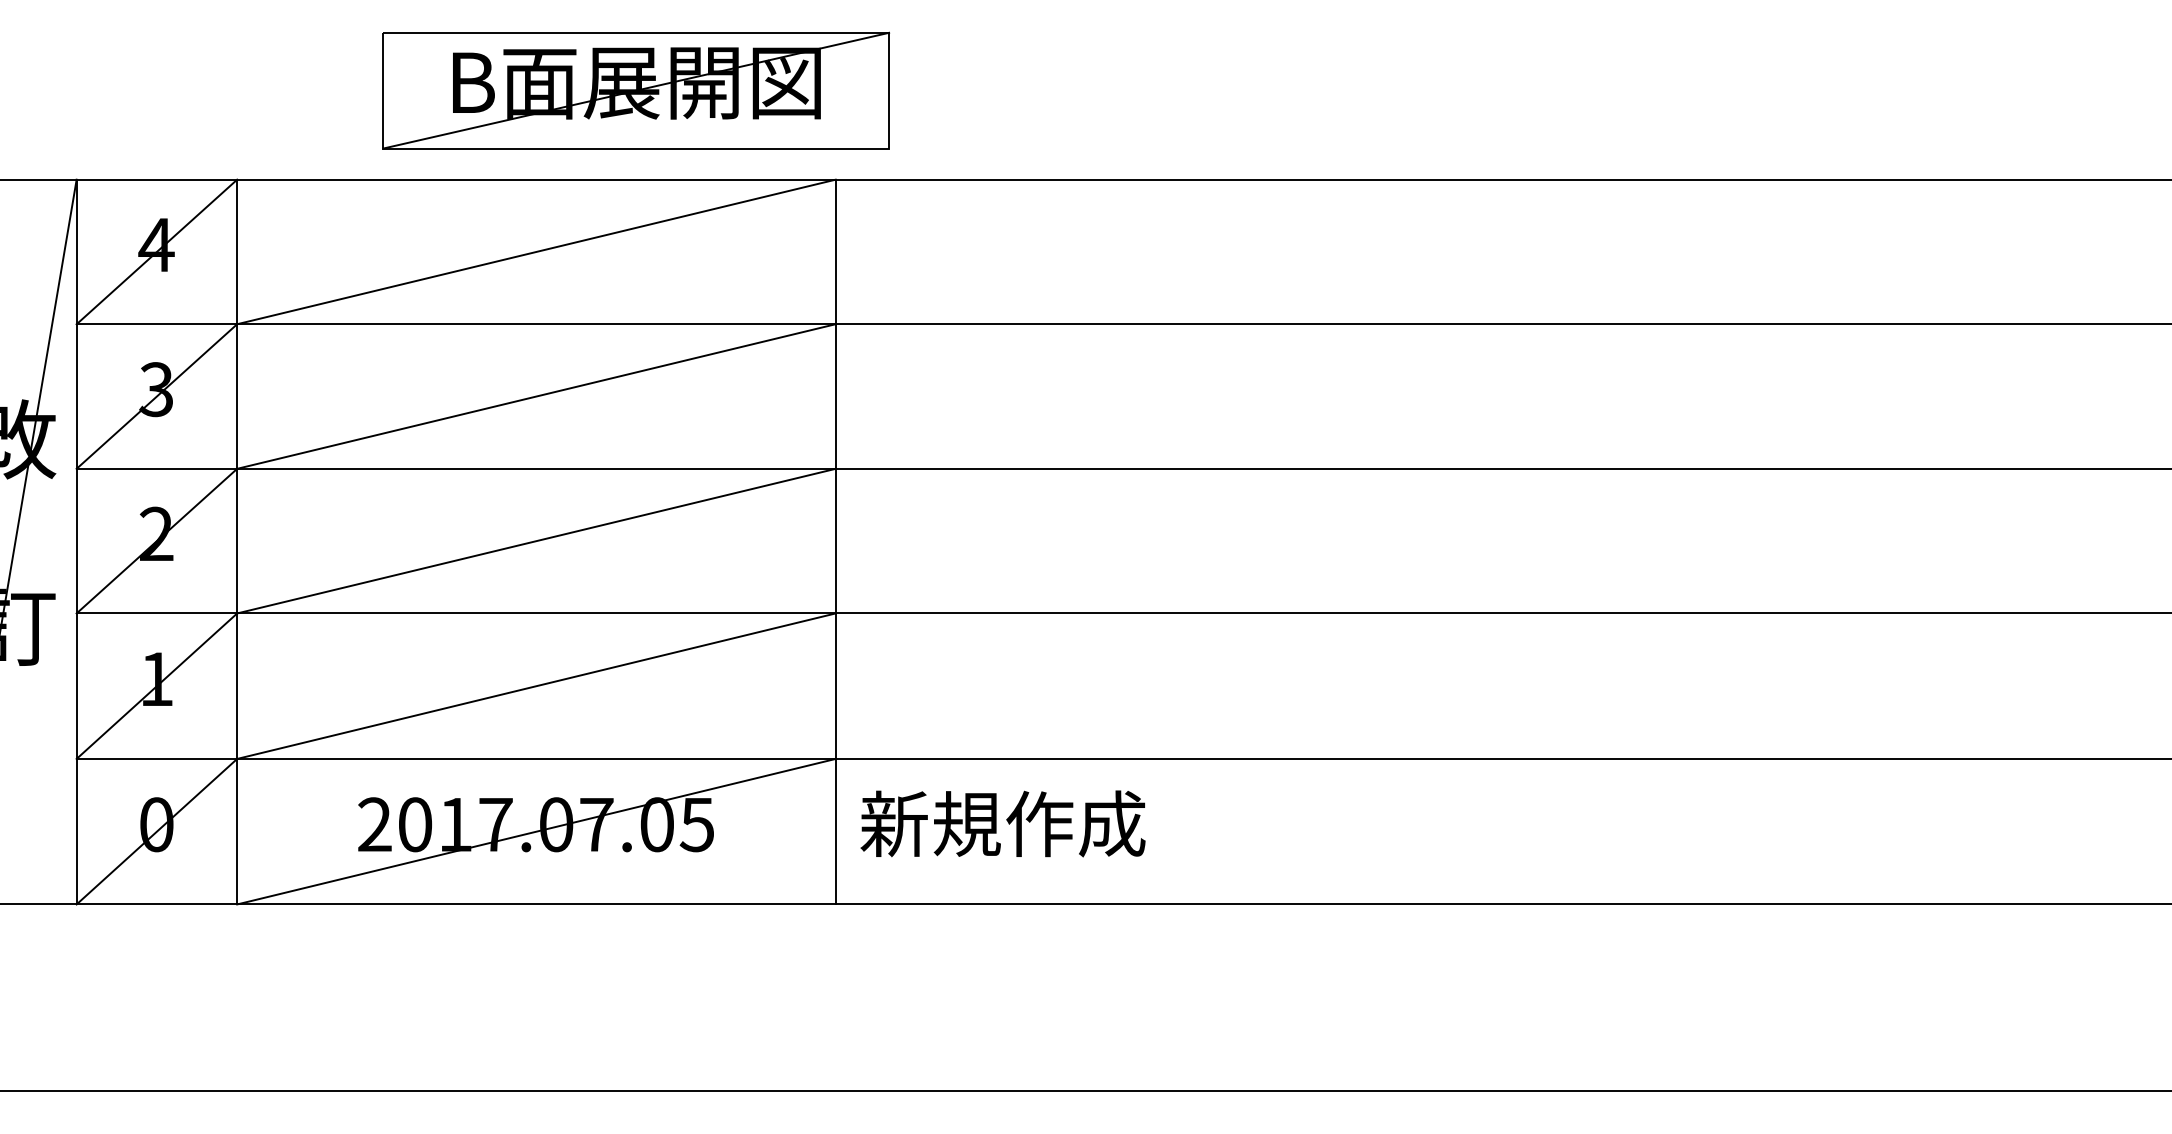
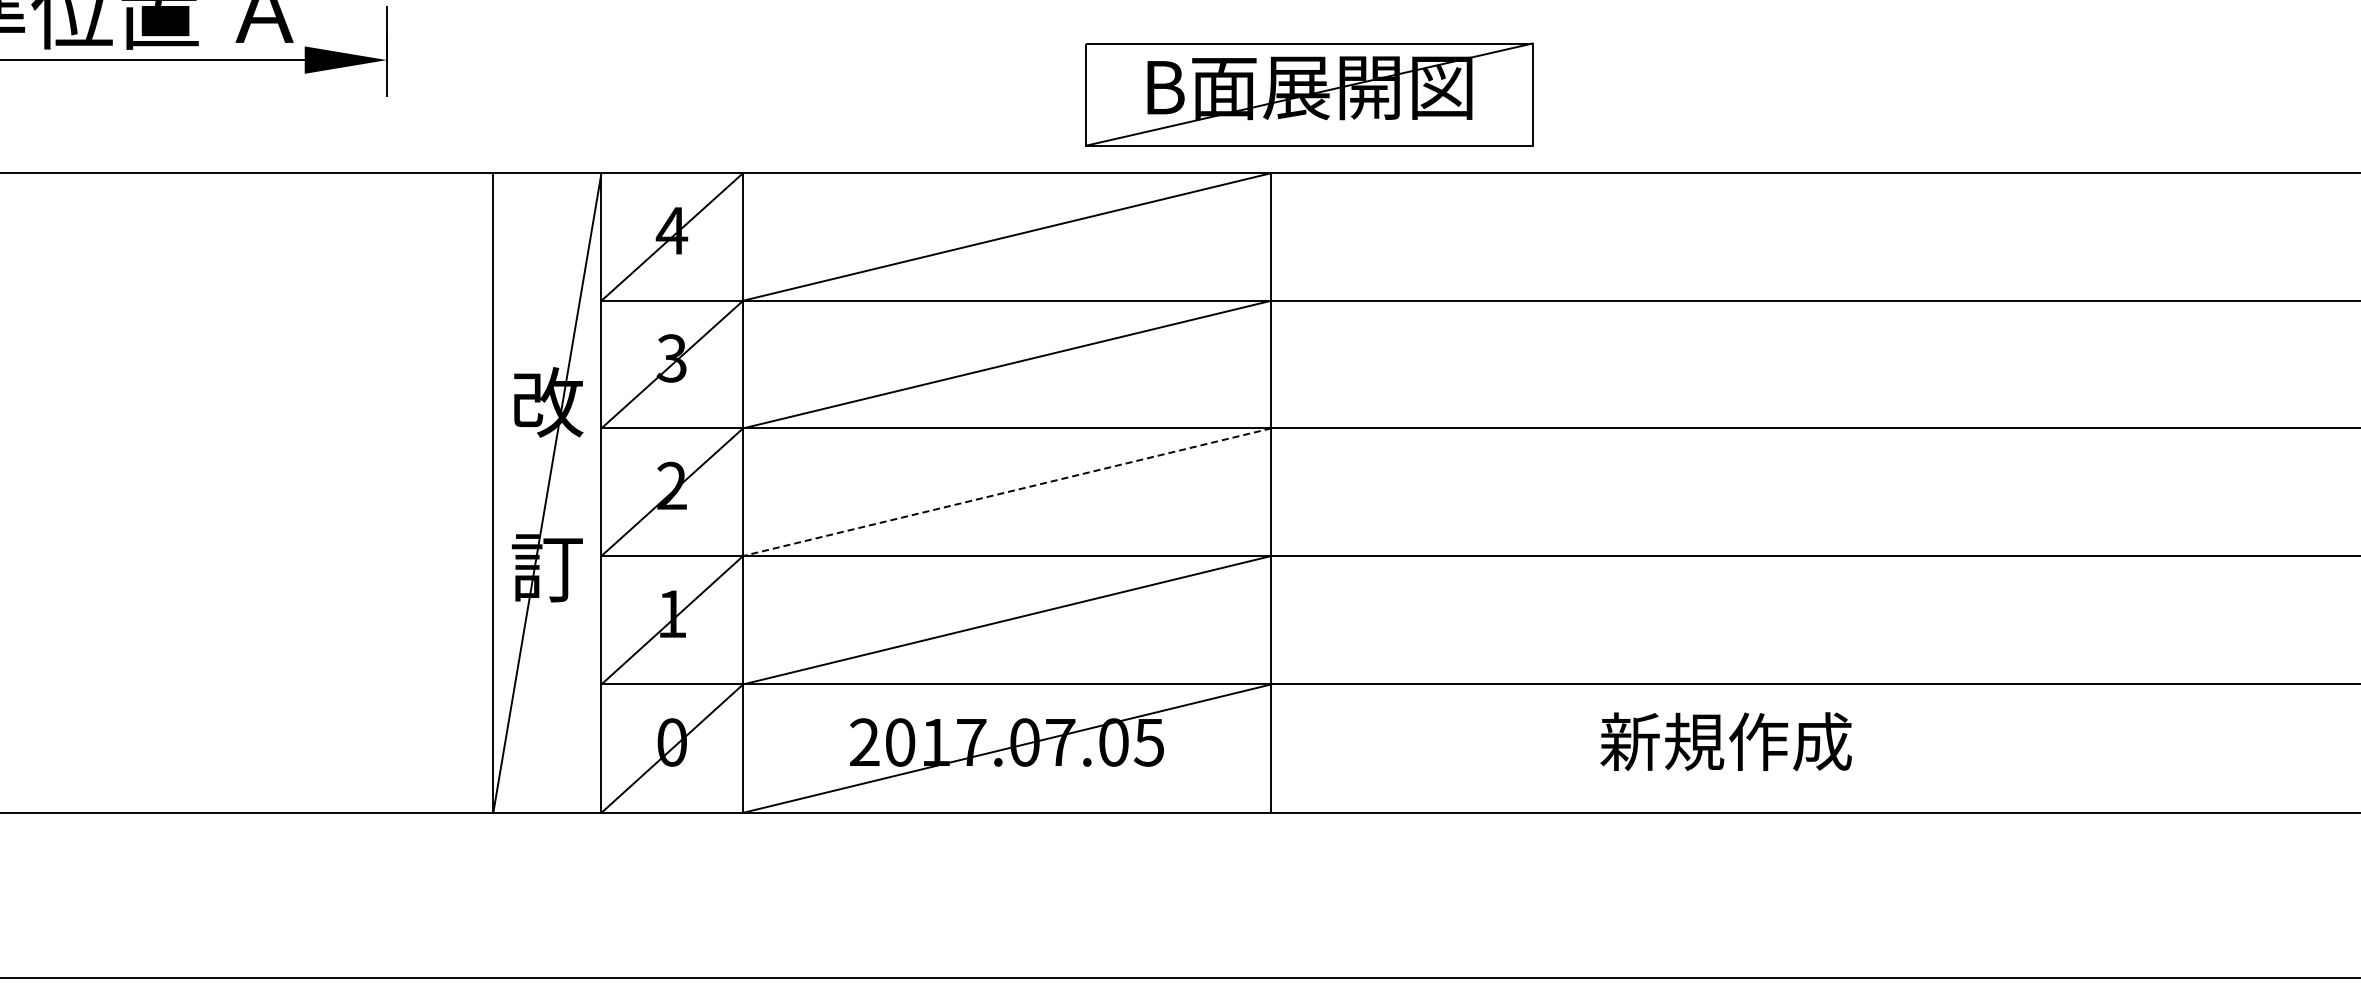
part: (636, 90) -> (1309, 94), moved
line: (536, 541) -> (1007, 492), solid -> dashed
text: (1002, 823) -> (1725, 741), moved

